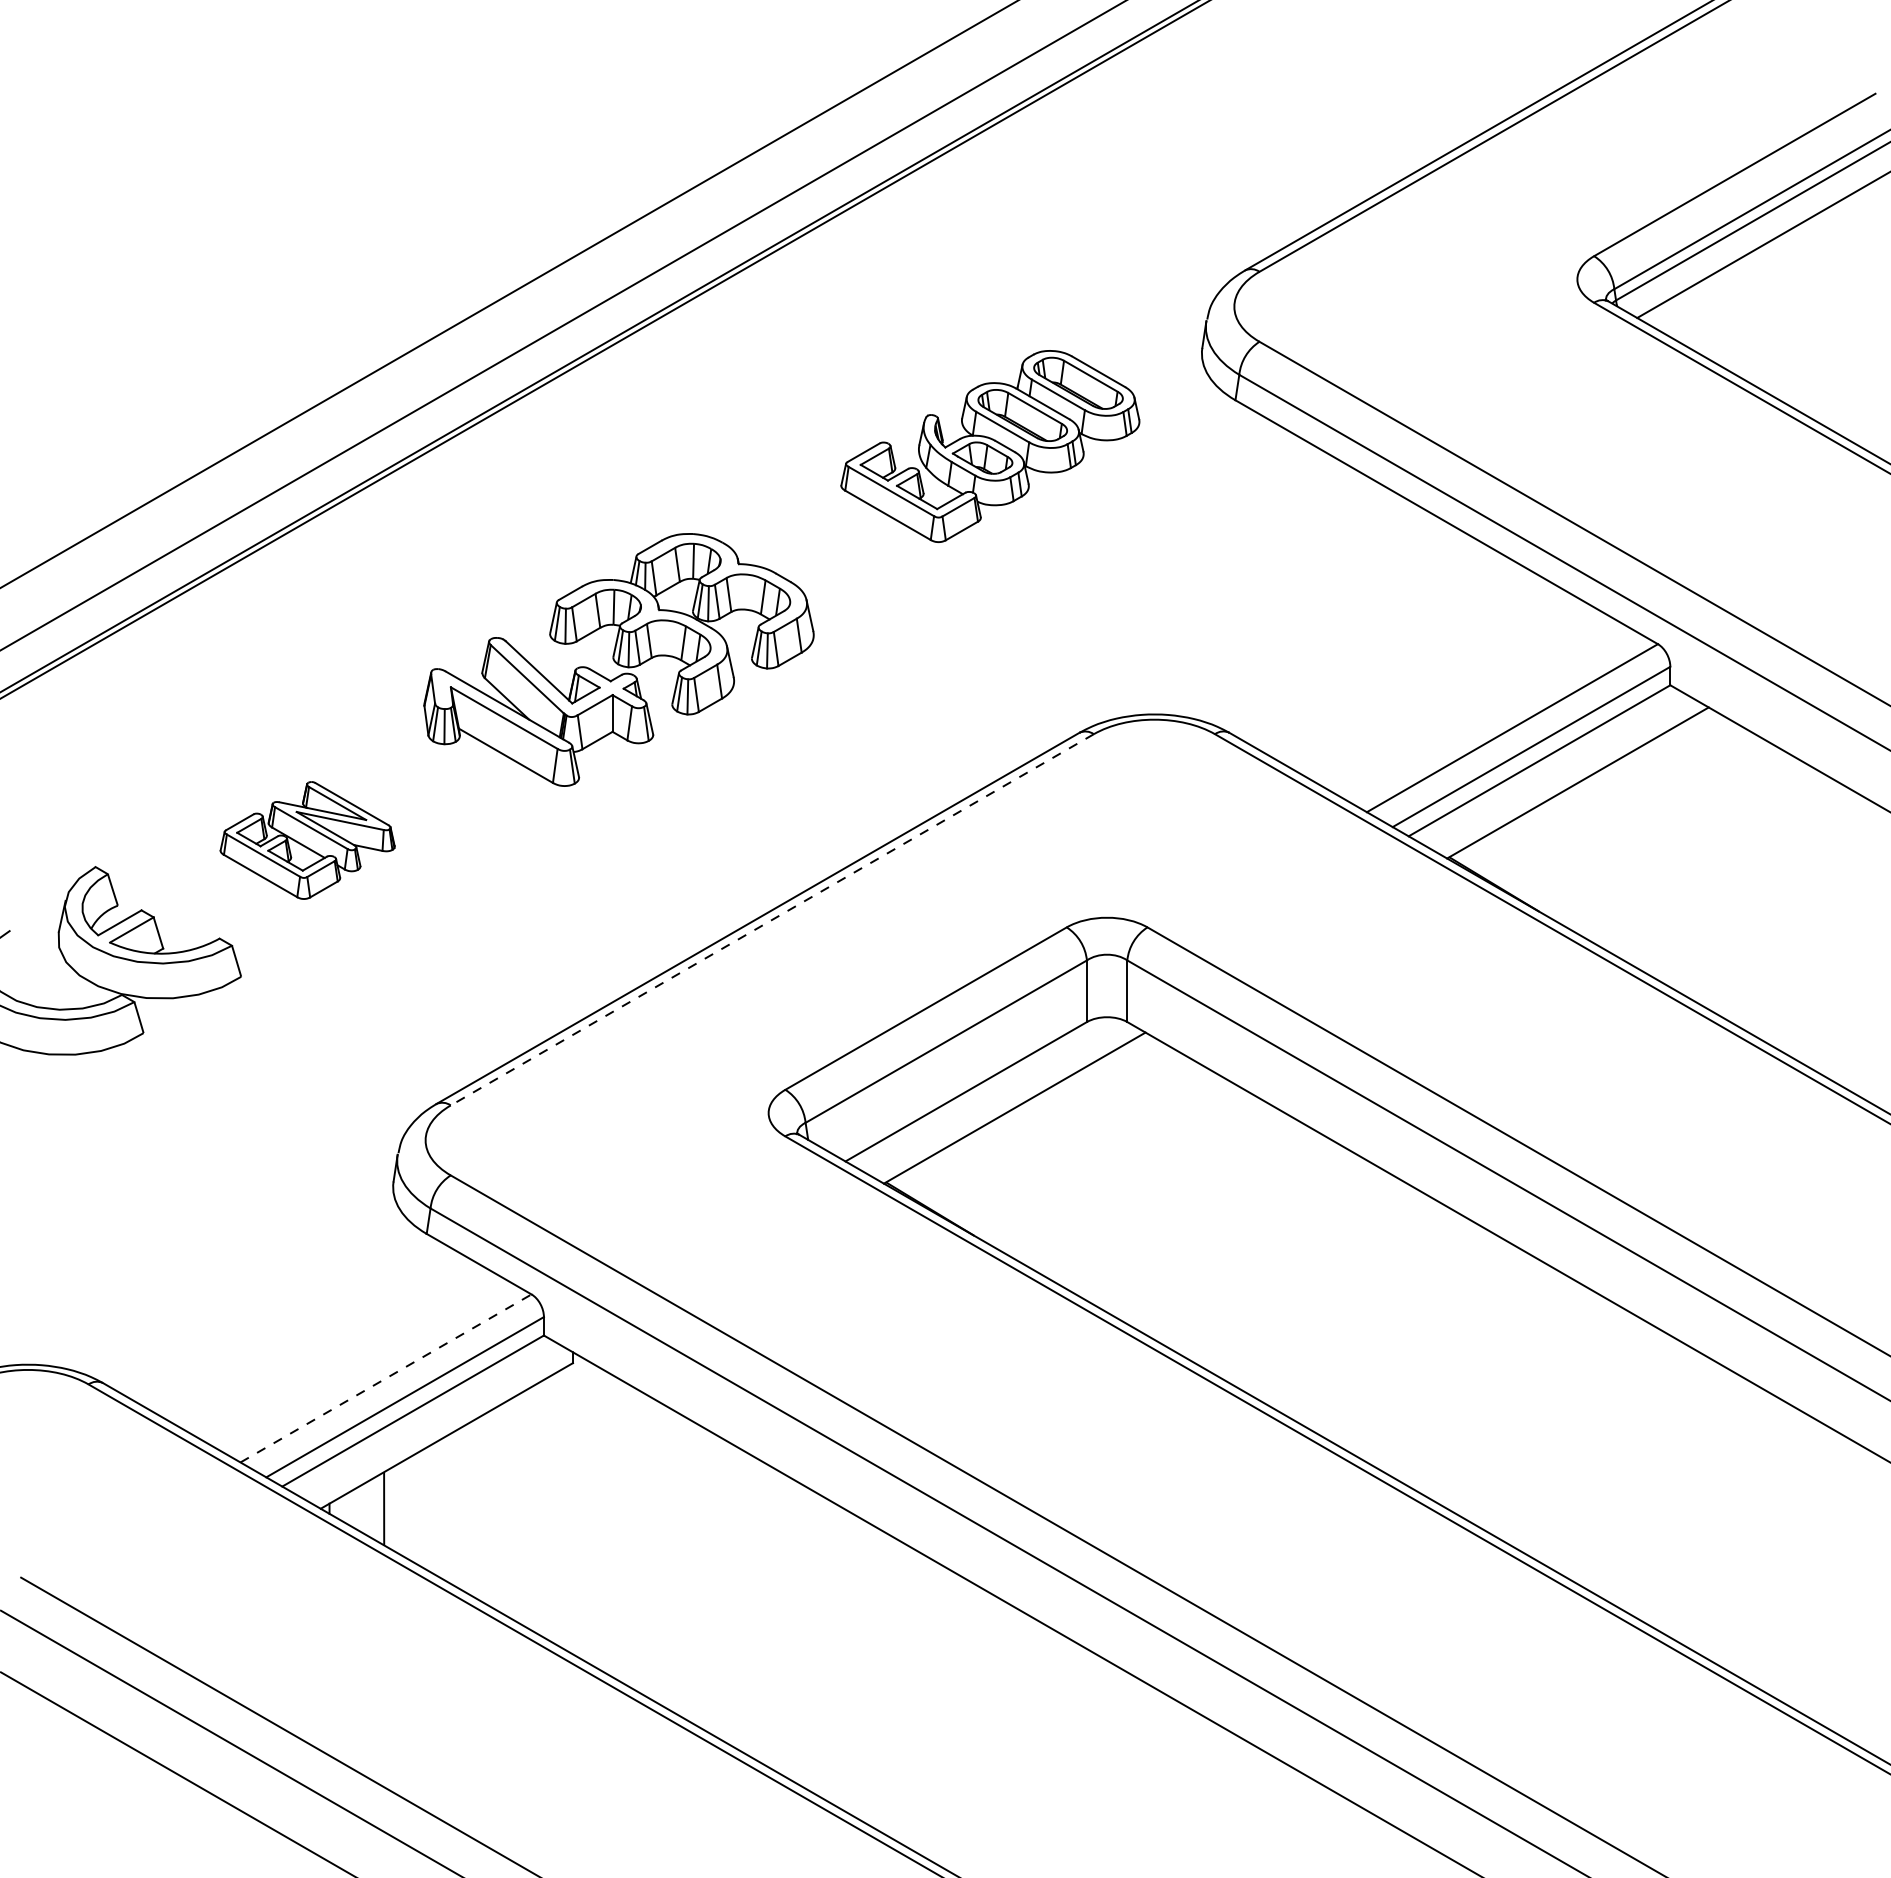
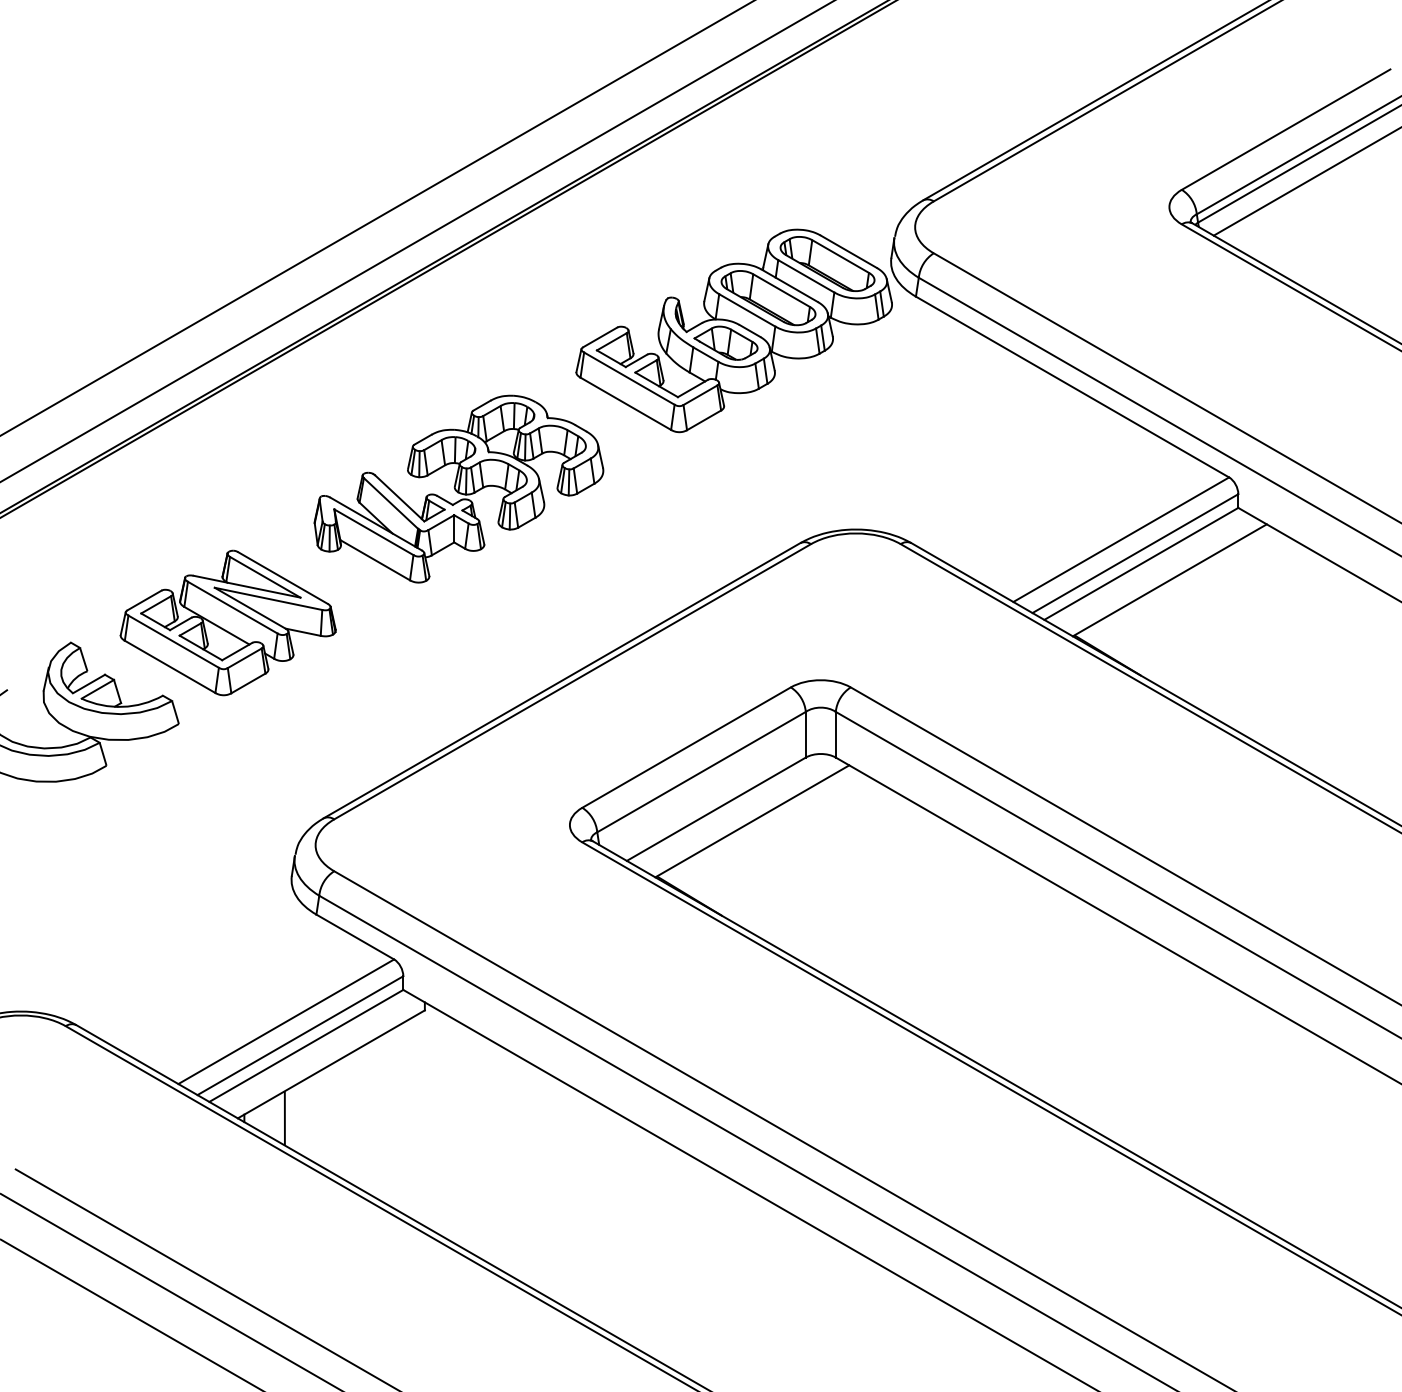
part: (990, 446) -> (734, 330), size x1.43
part: (307, 840) -> (228, 622), size x1.67
line: (771, 920) -> (572, 682), dashed -> solid
line: (386, 1378) -> (286, 1021), dashed -> solid

